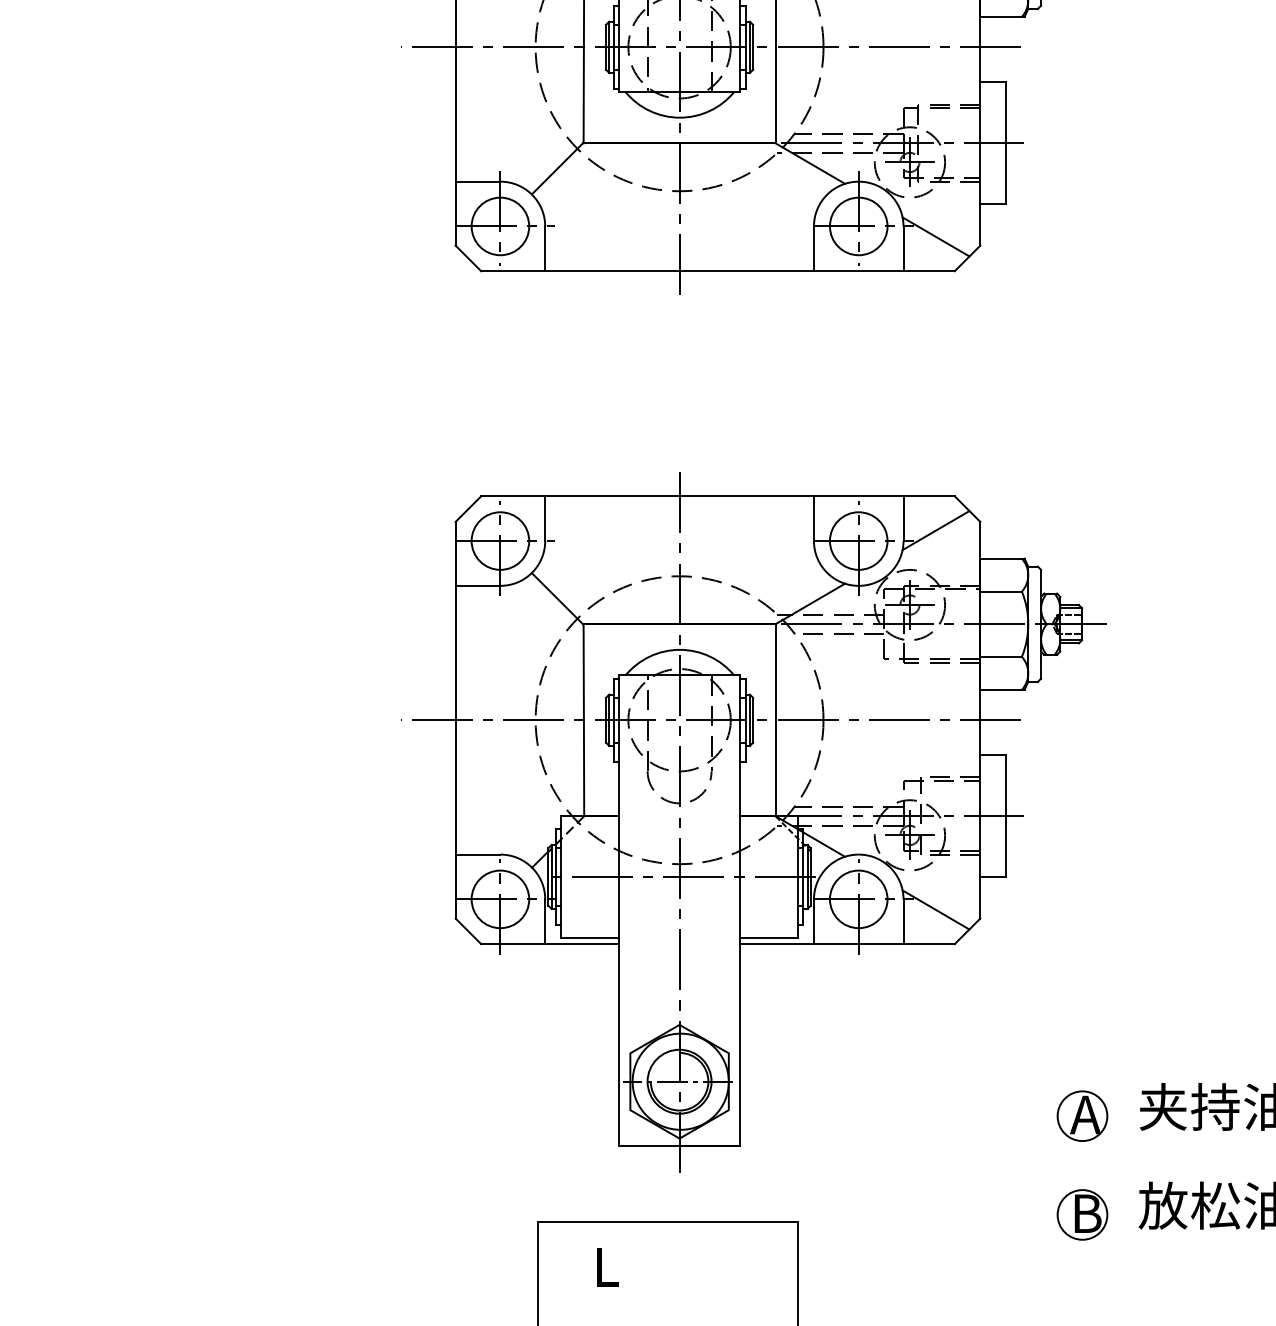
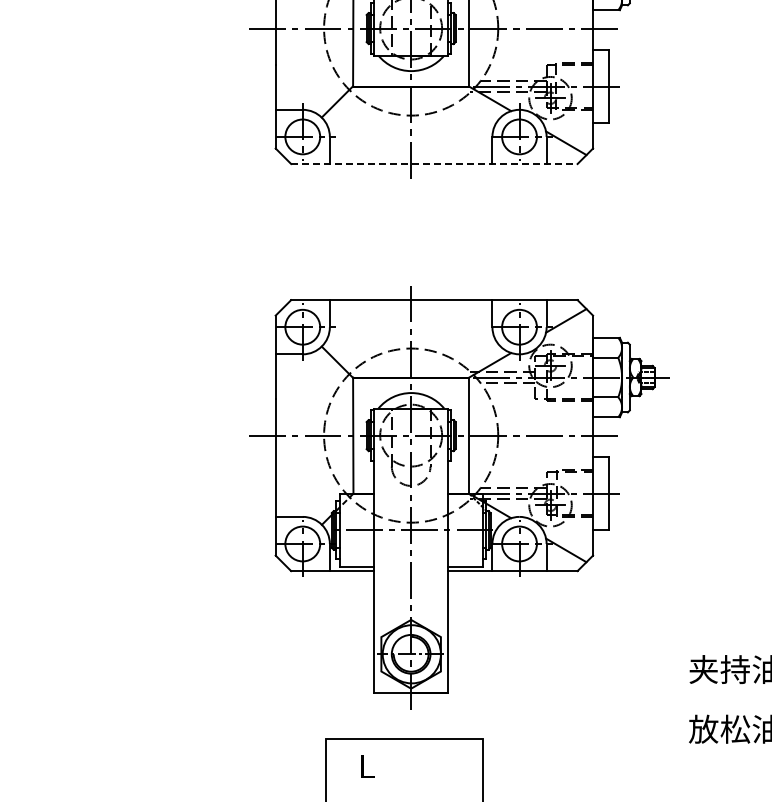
line: (718, 272) -> (434, 164), solid -> dashed
part: (1081, 1116) -> (654, 675), removed
part: (1081, 1214) -> (654, 734), removed

